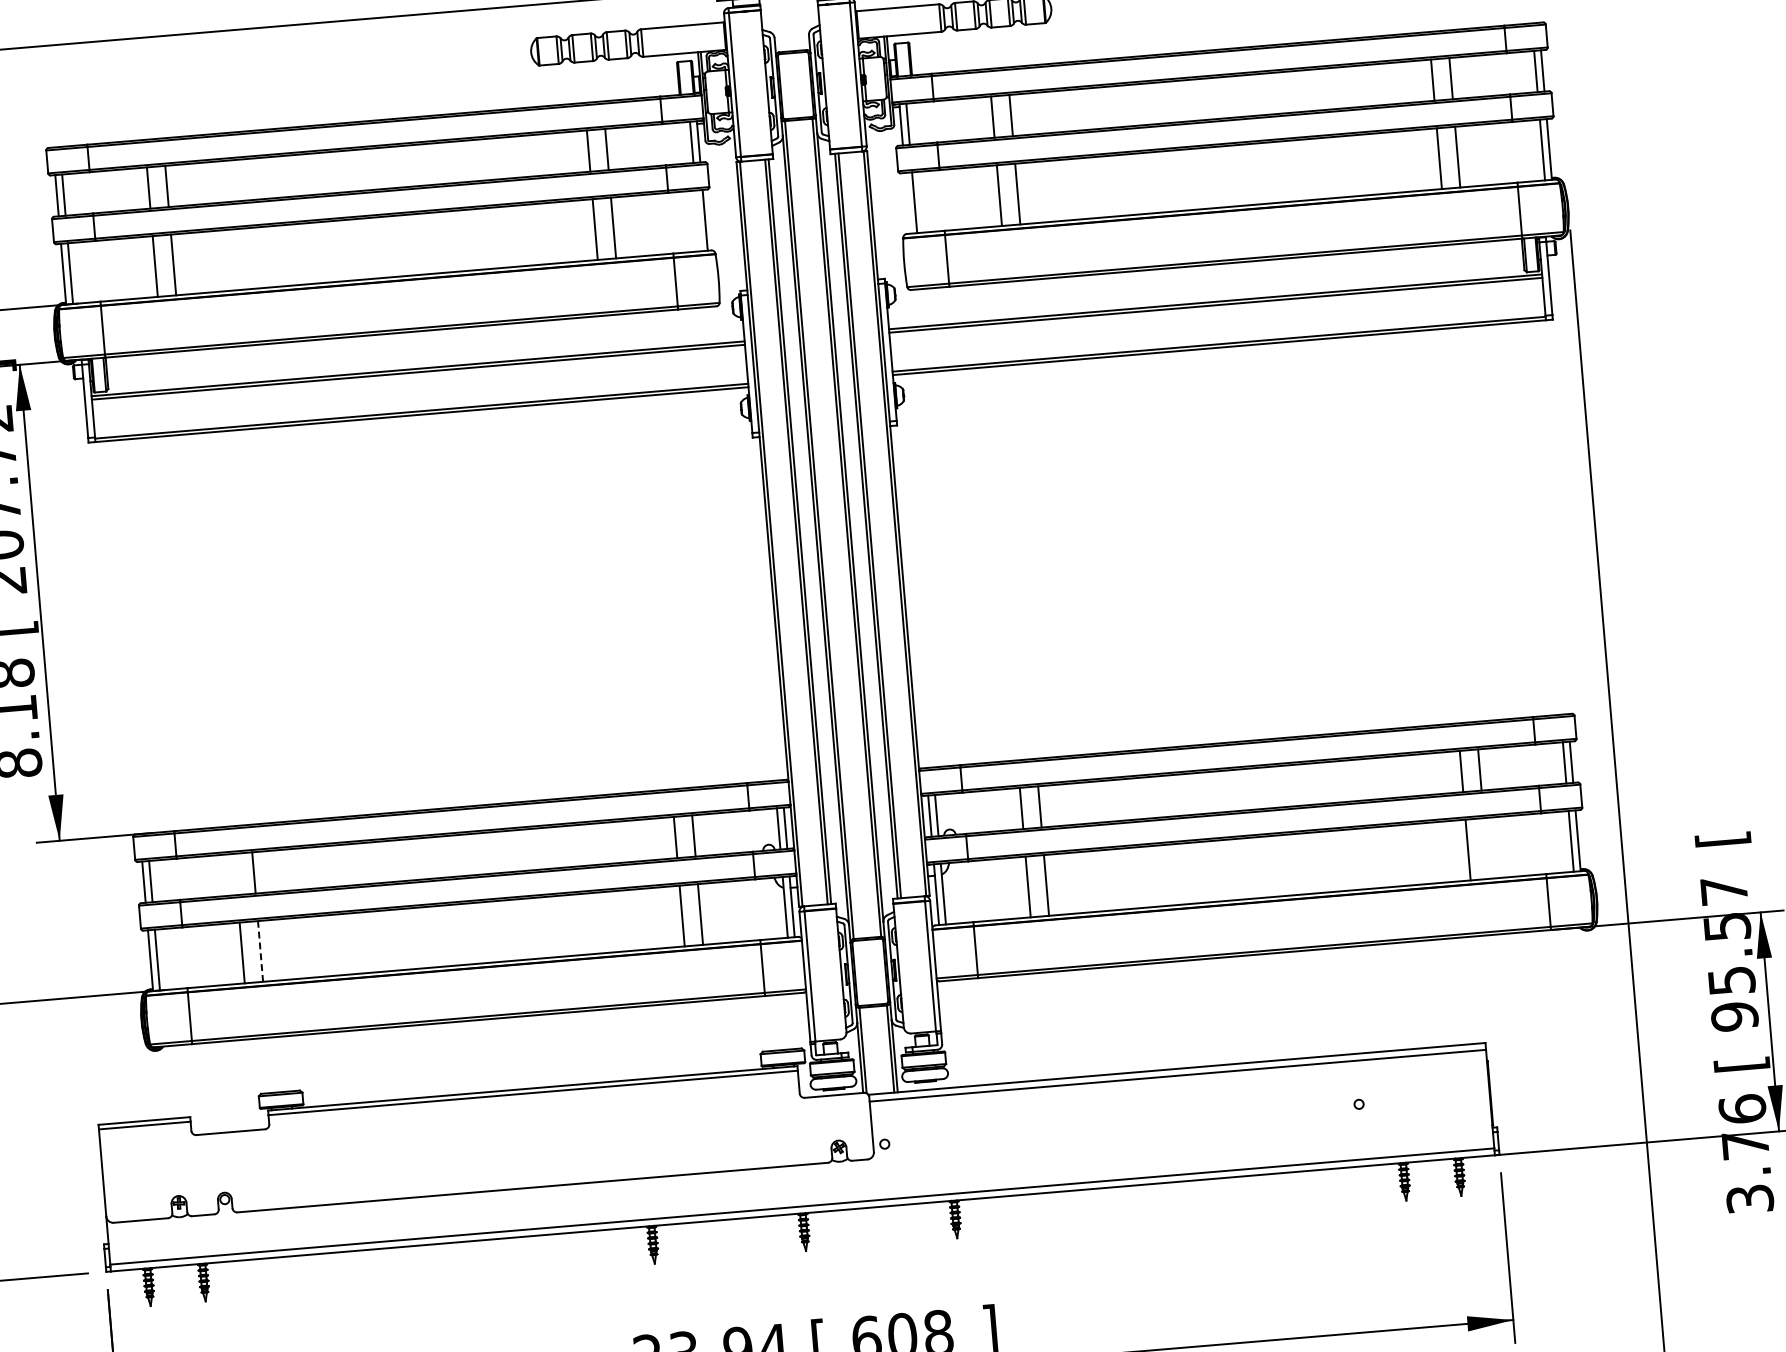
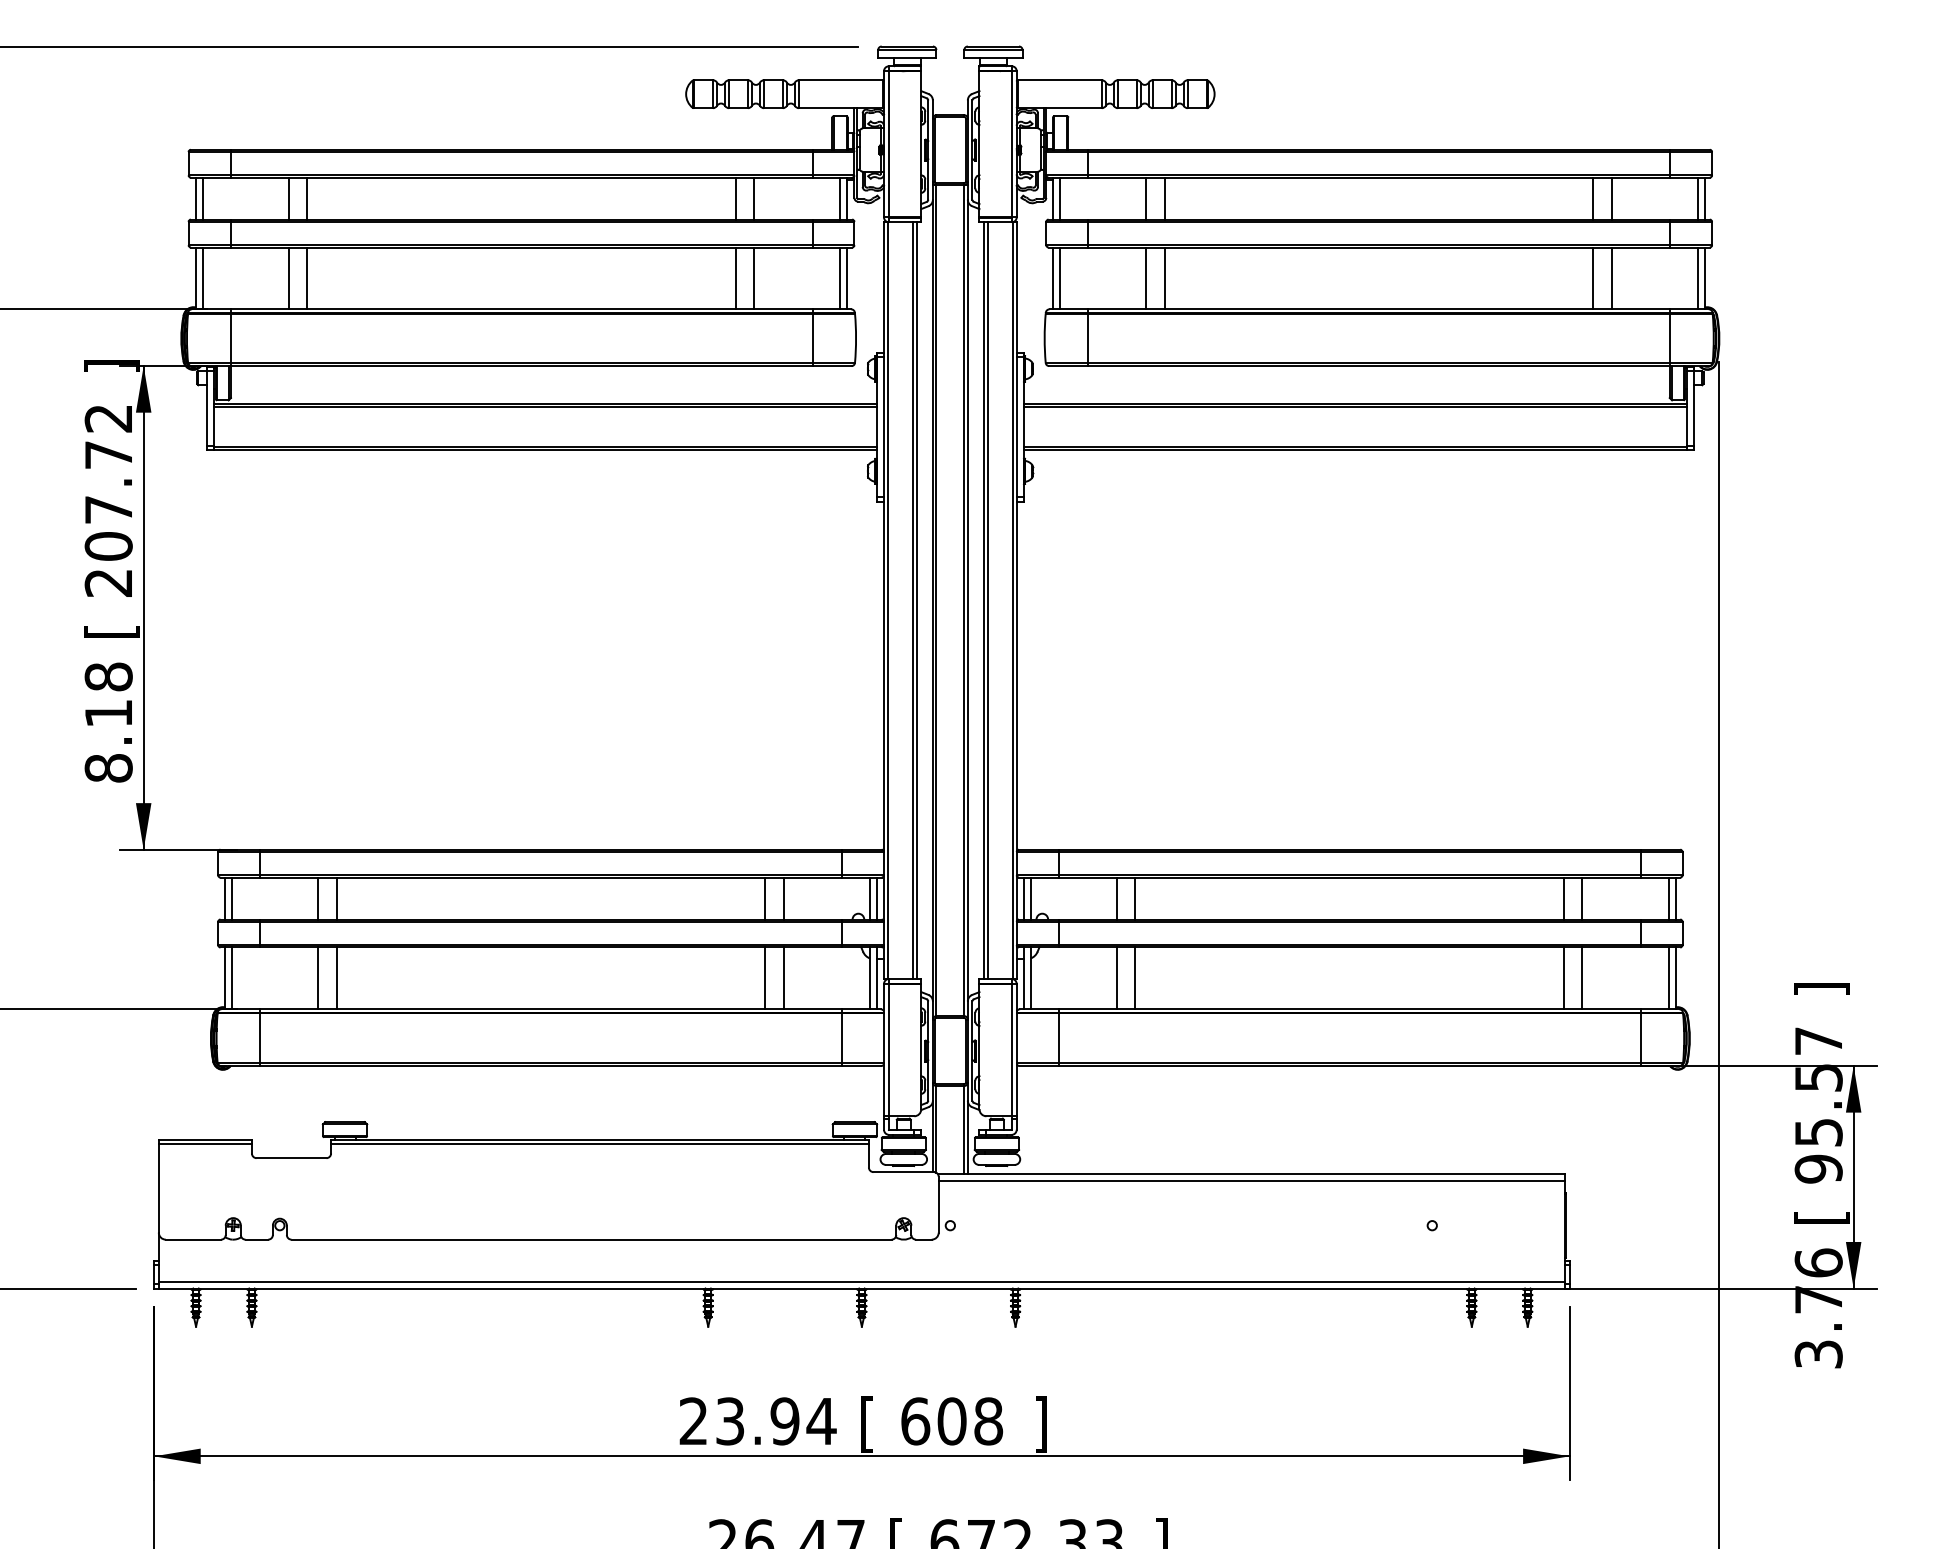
line: (907, 203) -> (1053, 278), added
line: (698, 221) -> (840, 278), added
text: (1722, 838) -> (1821, 988), [ -> ]
line: (1486, 848) -> (1582, 978), added
line: (235, 874) -> (318, 898), added
line: (260, 951) -> (336, 978), dashed -> solid

